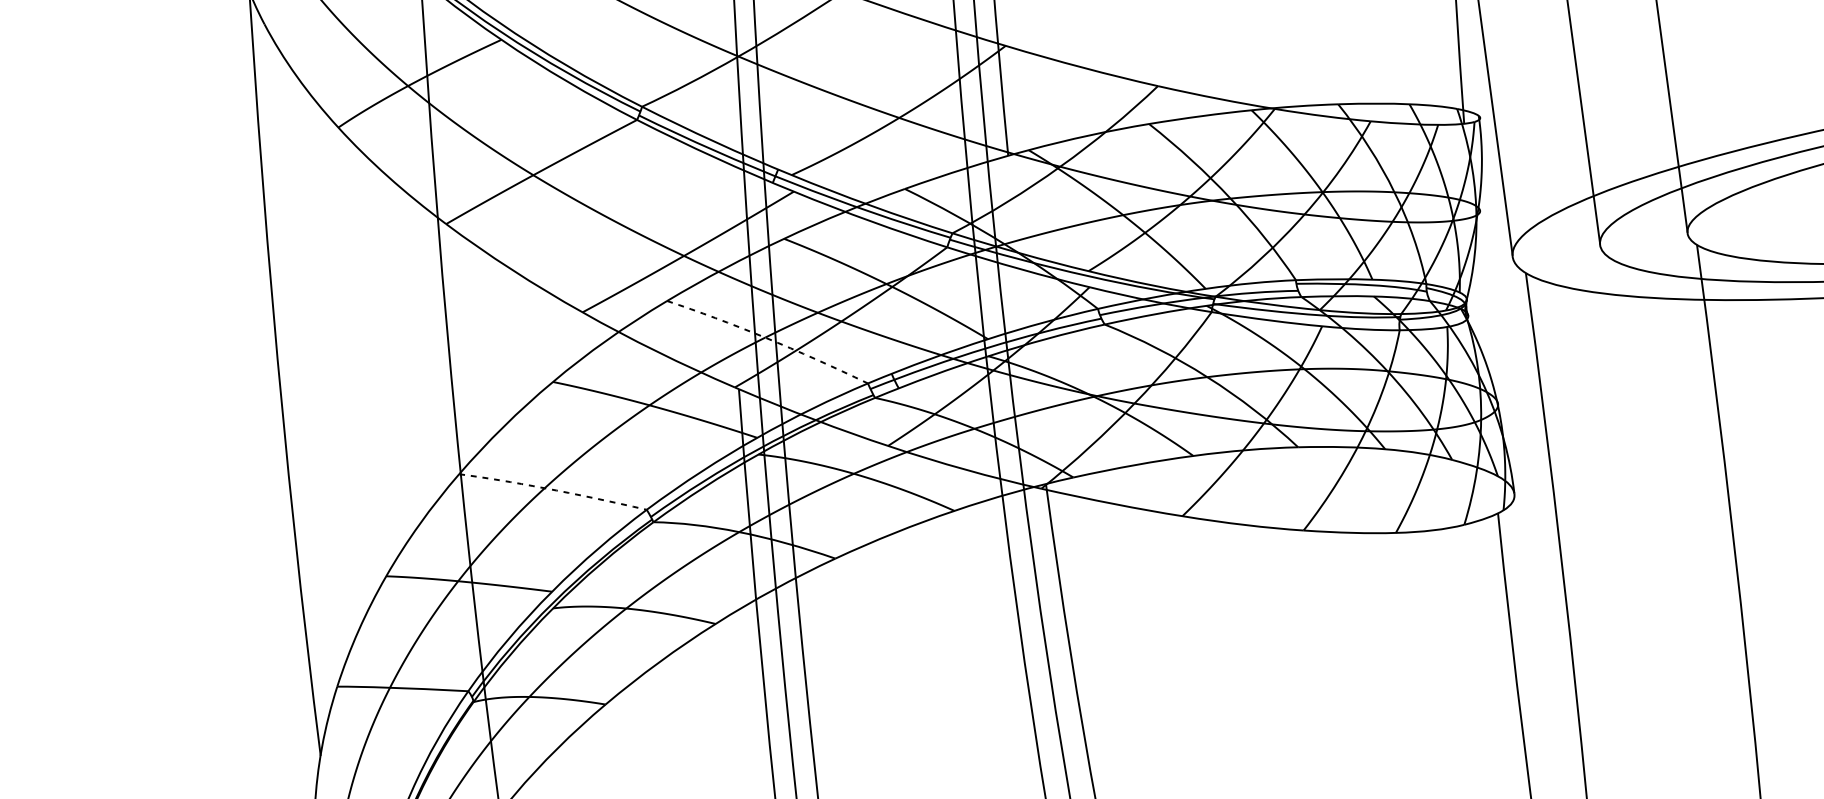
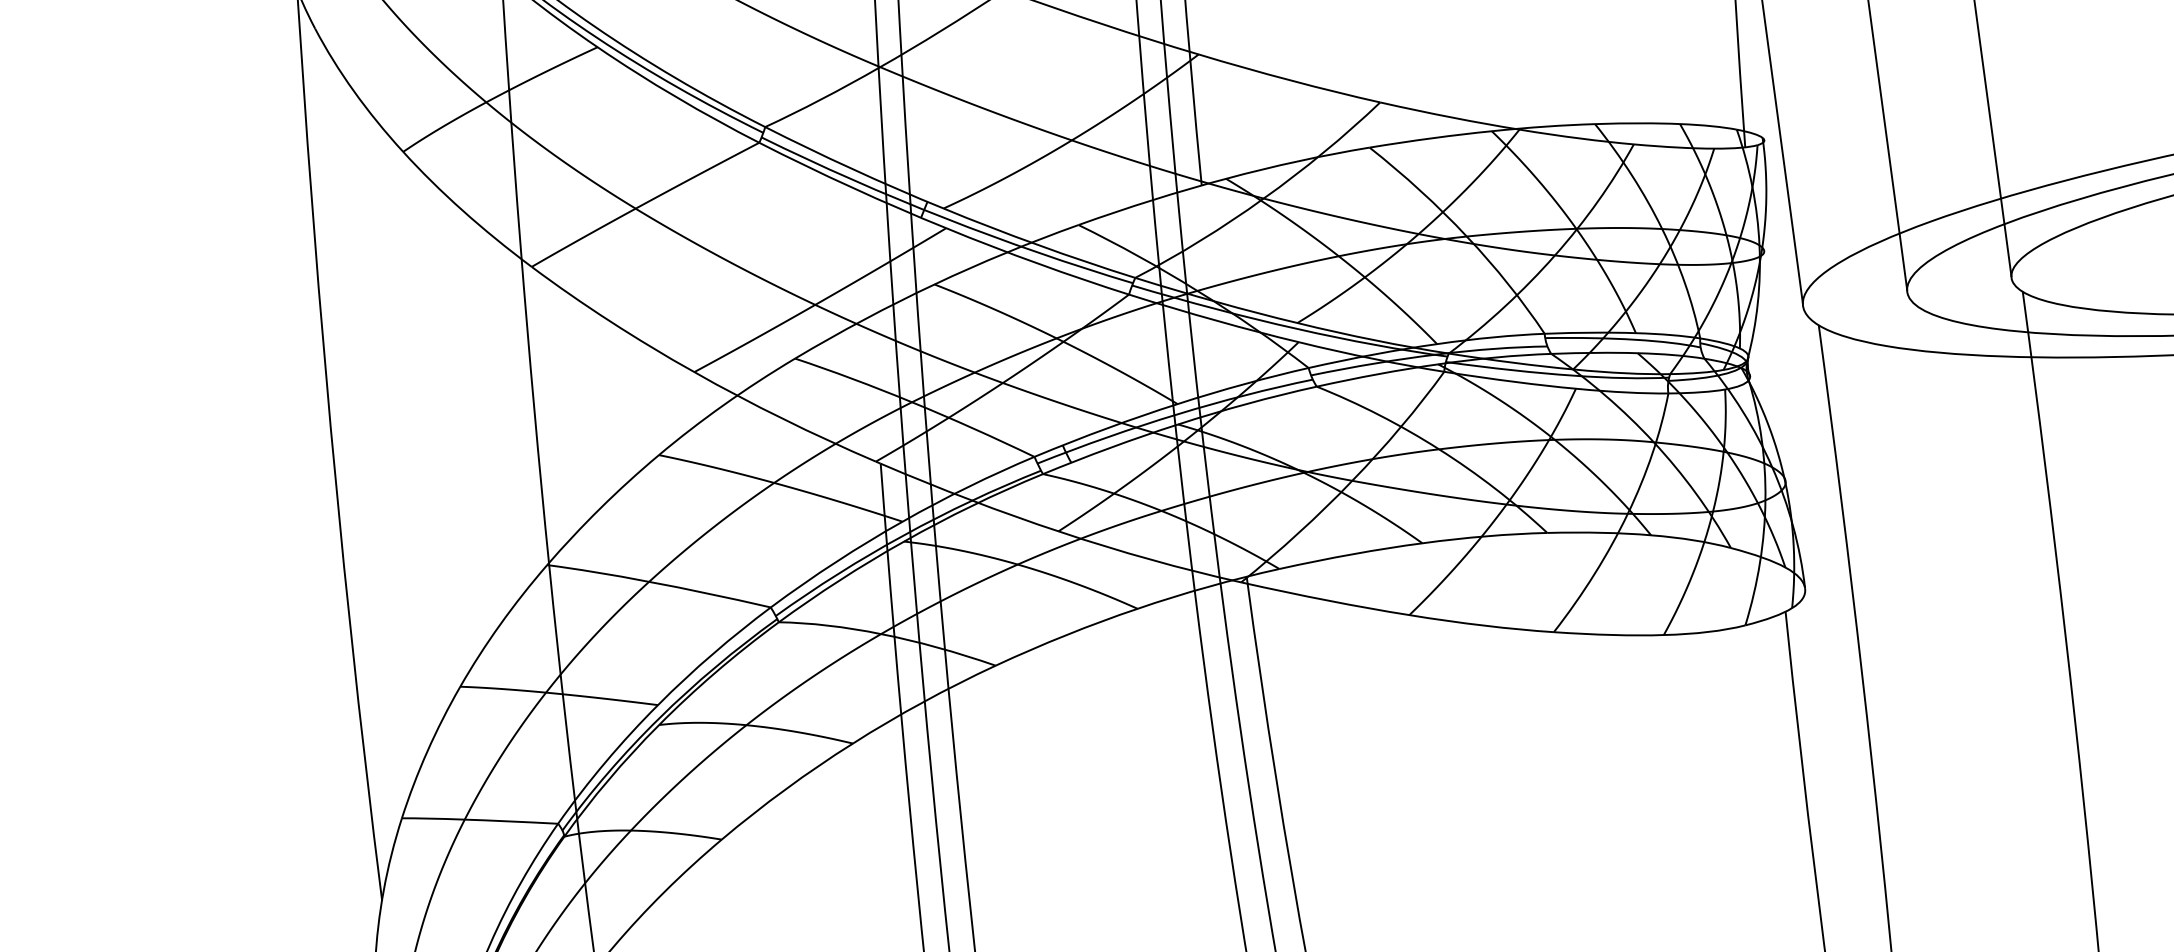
arc: (768, 338) -> (915, 403), dashed -> solid
arc: (551, 489) -> (657, 583), dashed -> solid

